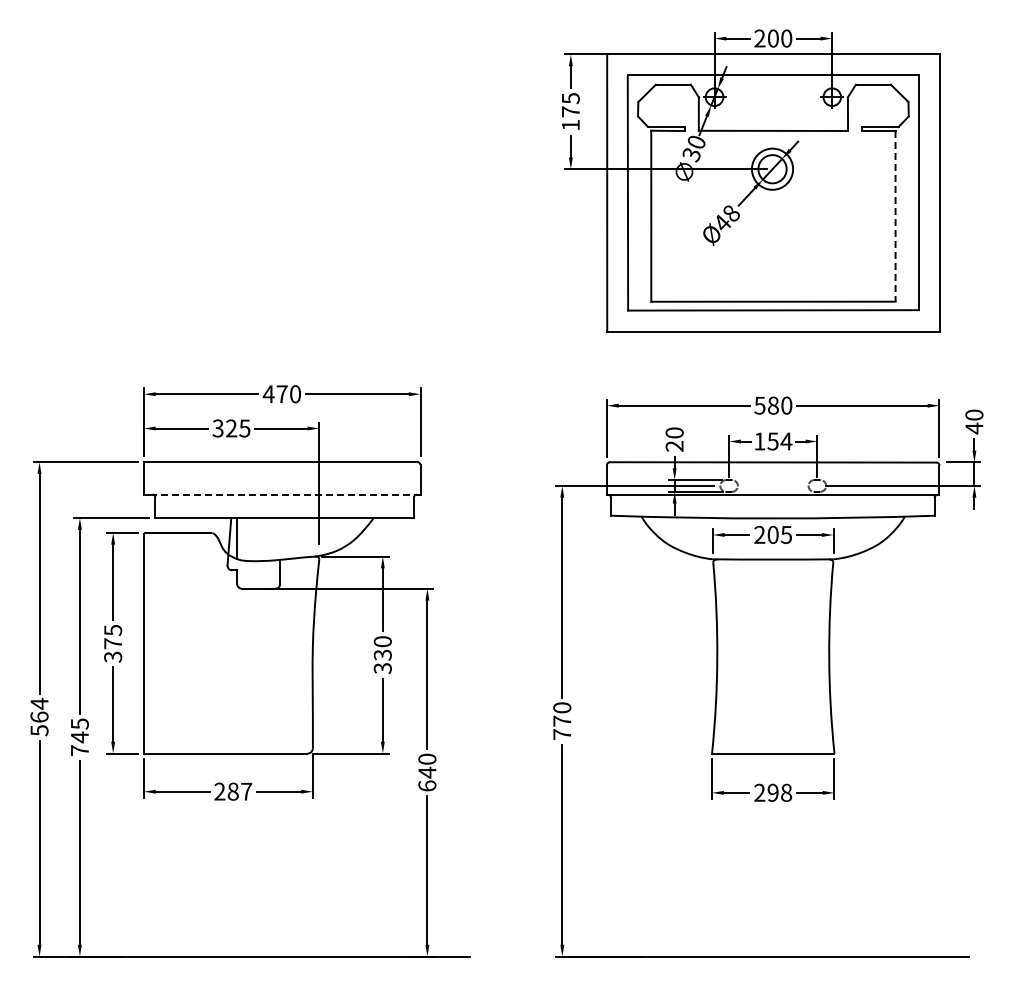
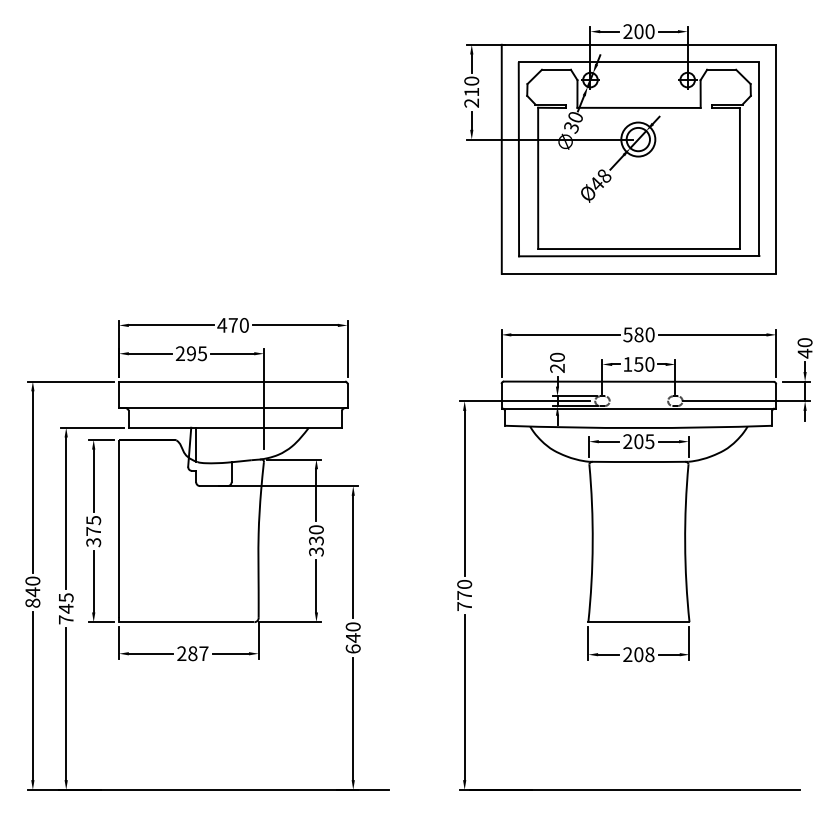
text: (570, 111) -> (471, 91), 175 -> 210
line: (895, 216) -> (739, 178), dashed -> solid
text: (224, 428) -> (185, 353), 325 -> 295
text: (786, 441) -> (649, 364), 154 -> 150
line: (281, 494) -> (232, 408), dashed -> solid
text: (39, 717) -> (32, 592), 564 -> 840
text: (772, 792) -> (638, 654), 298 -> 208

